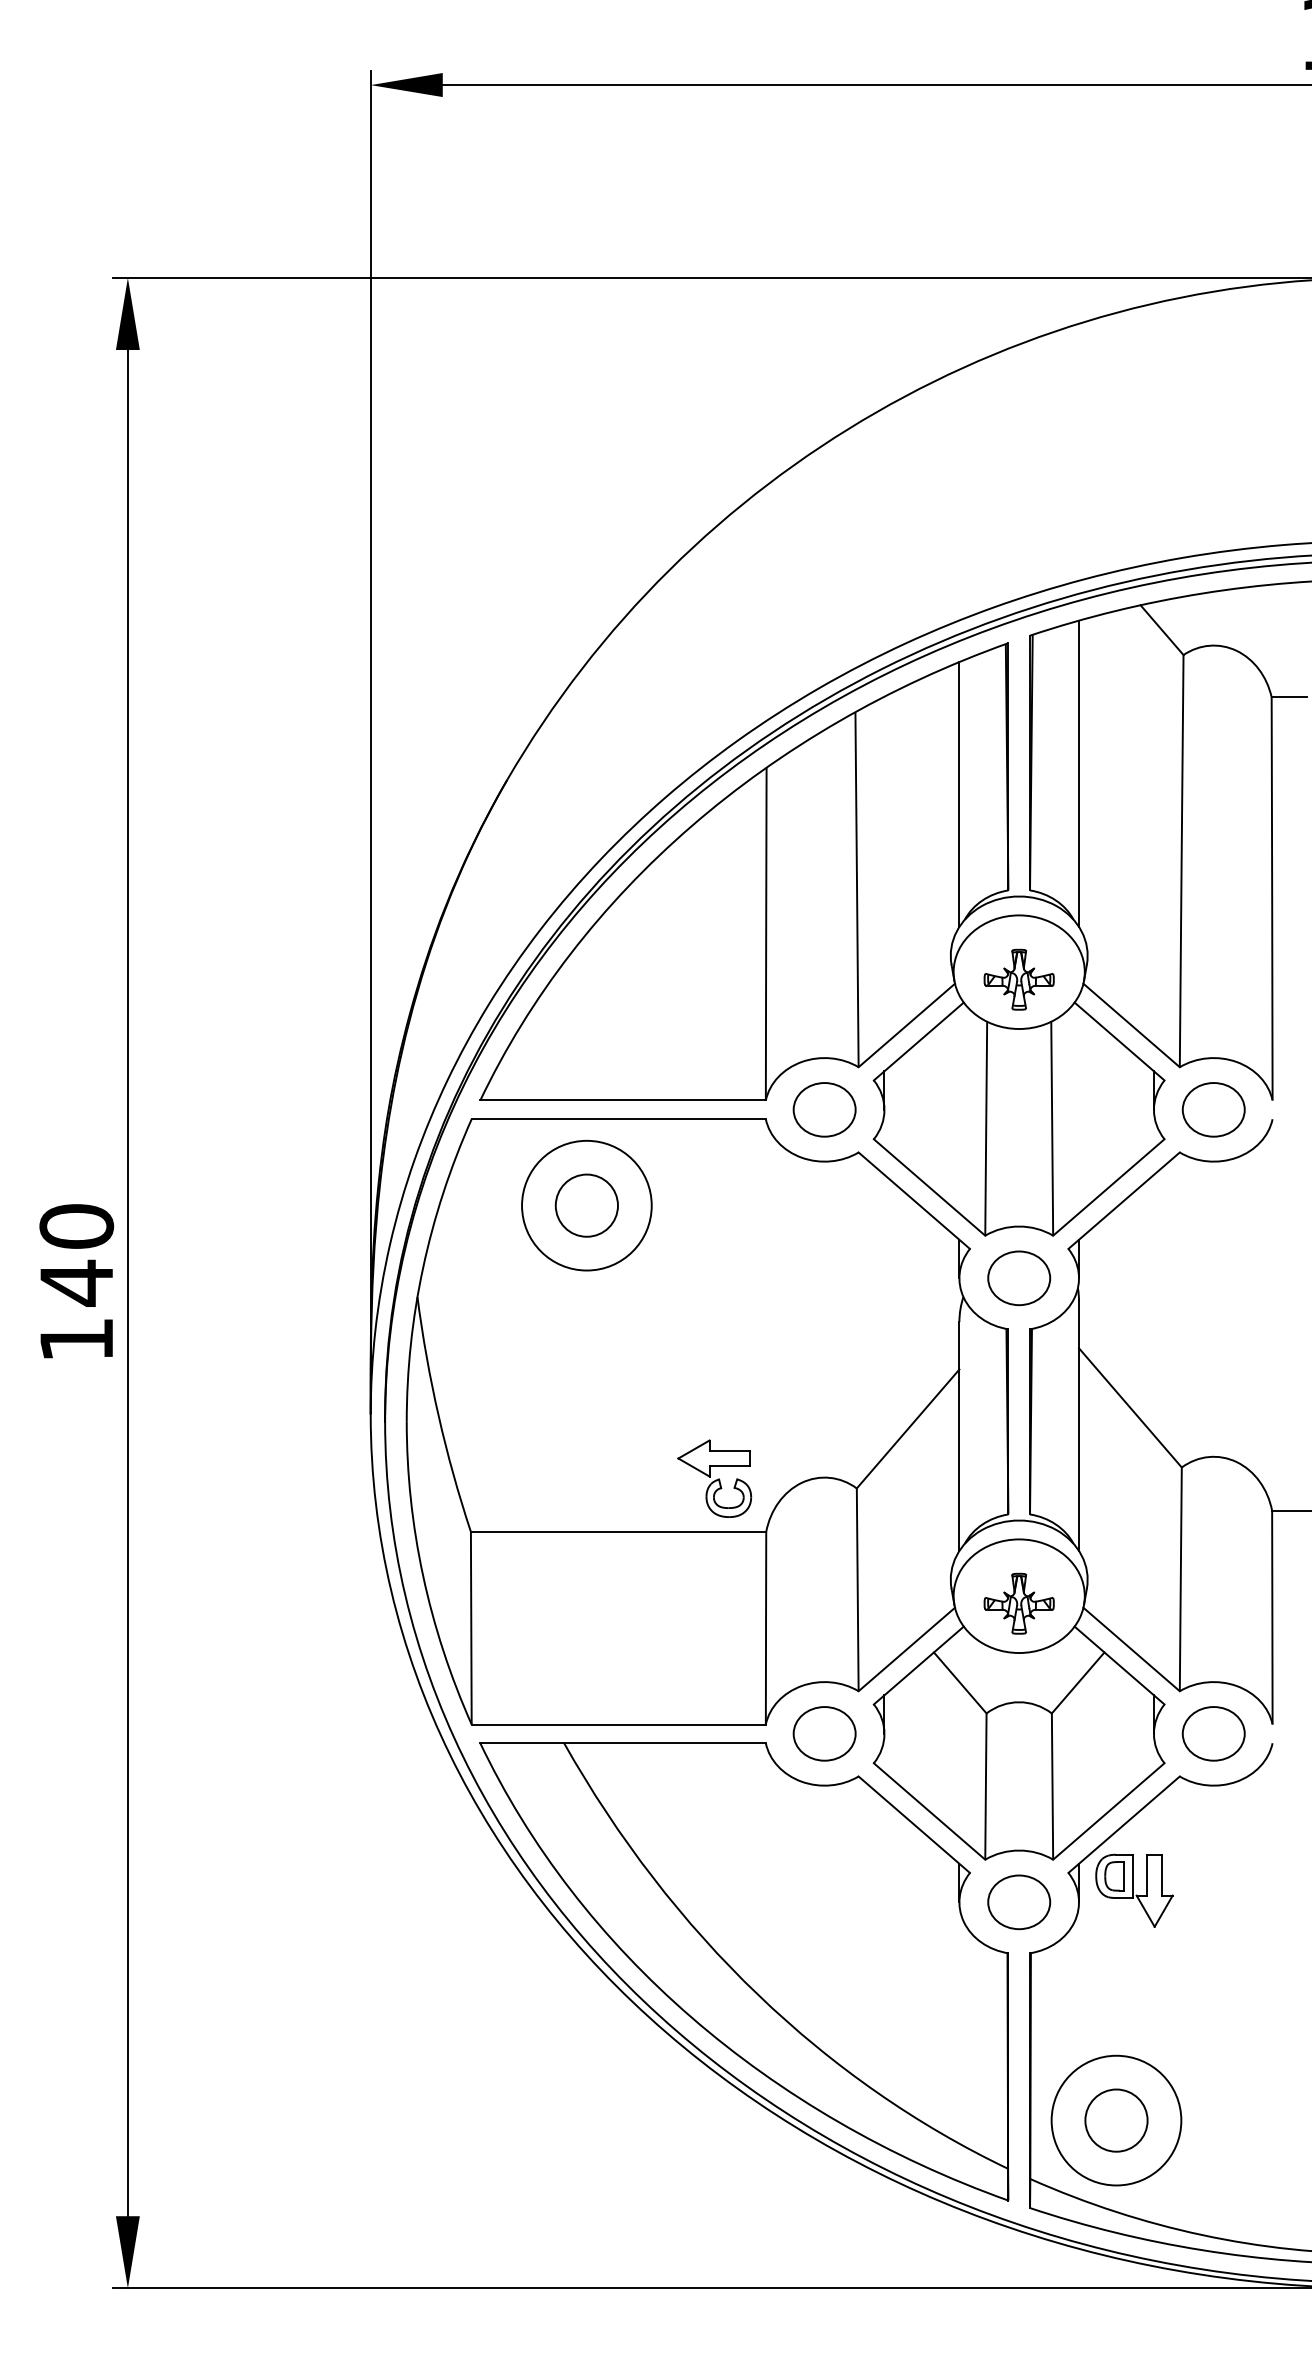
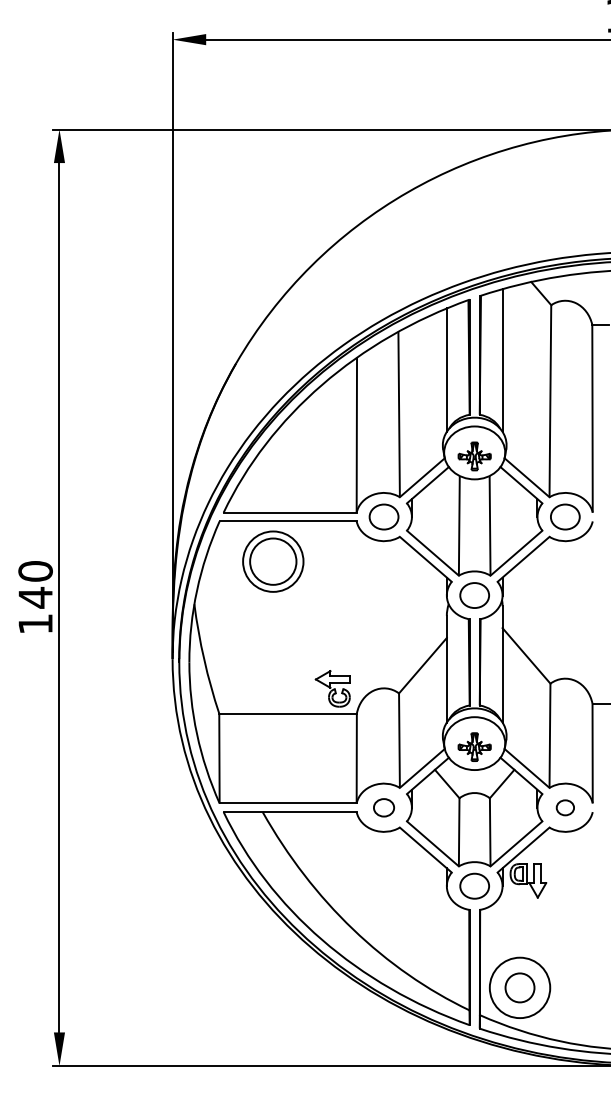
circle: (585, 1205) -> (272, 561), size x1.6
part: (823, 1733) -> (383, 807), size x0.7
part: (1214, 1733) -> (565, 807), size x0.6

